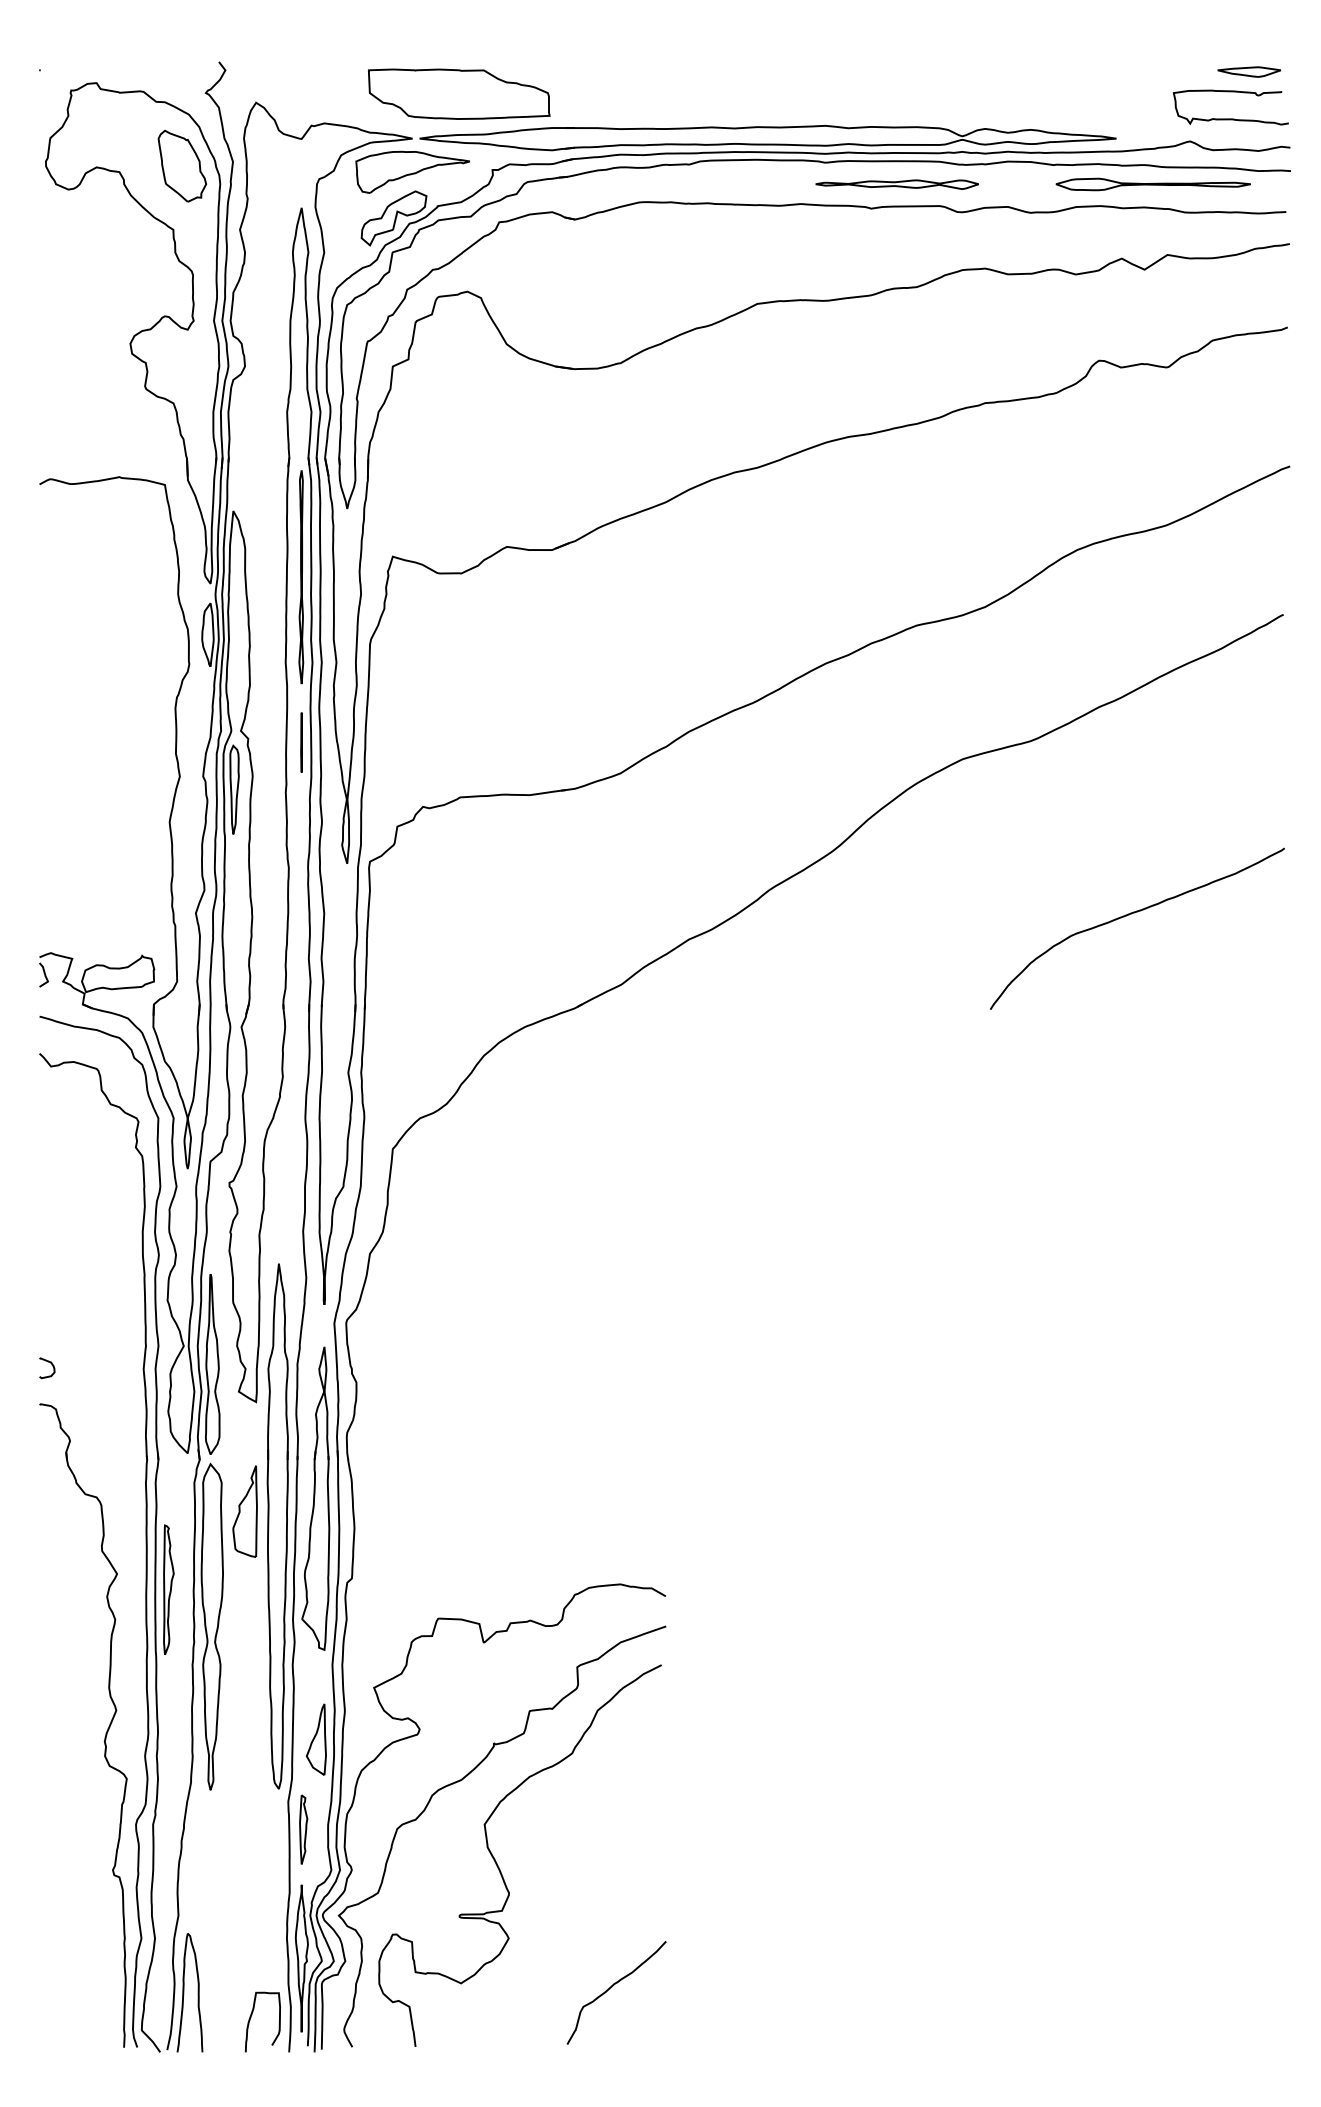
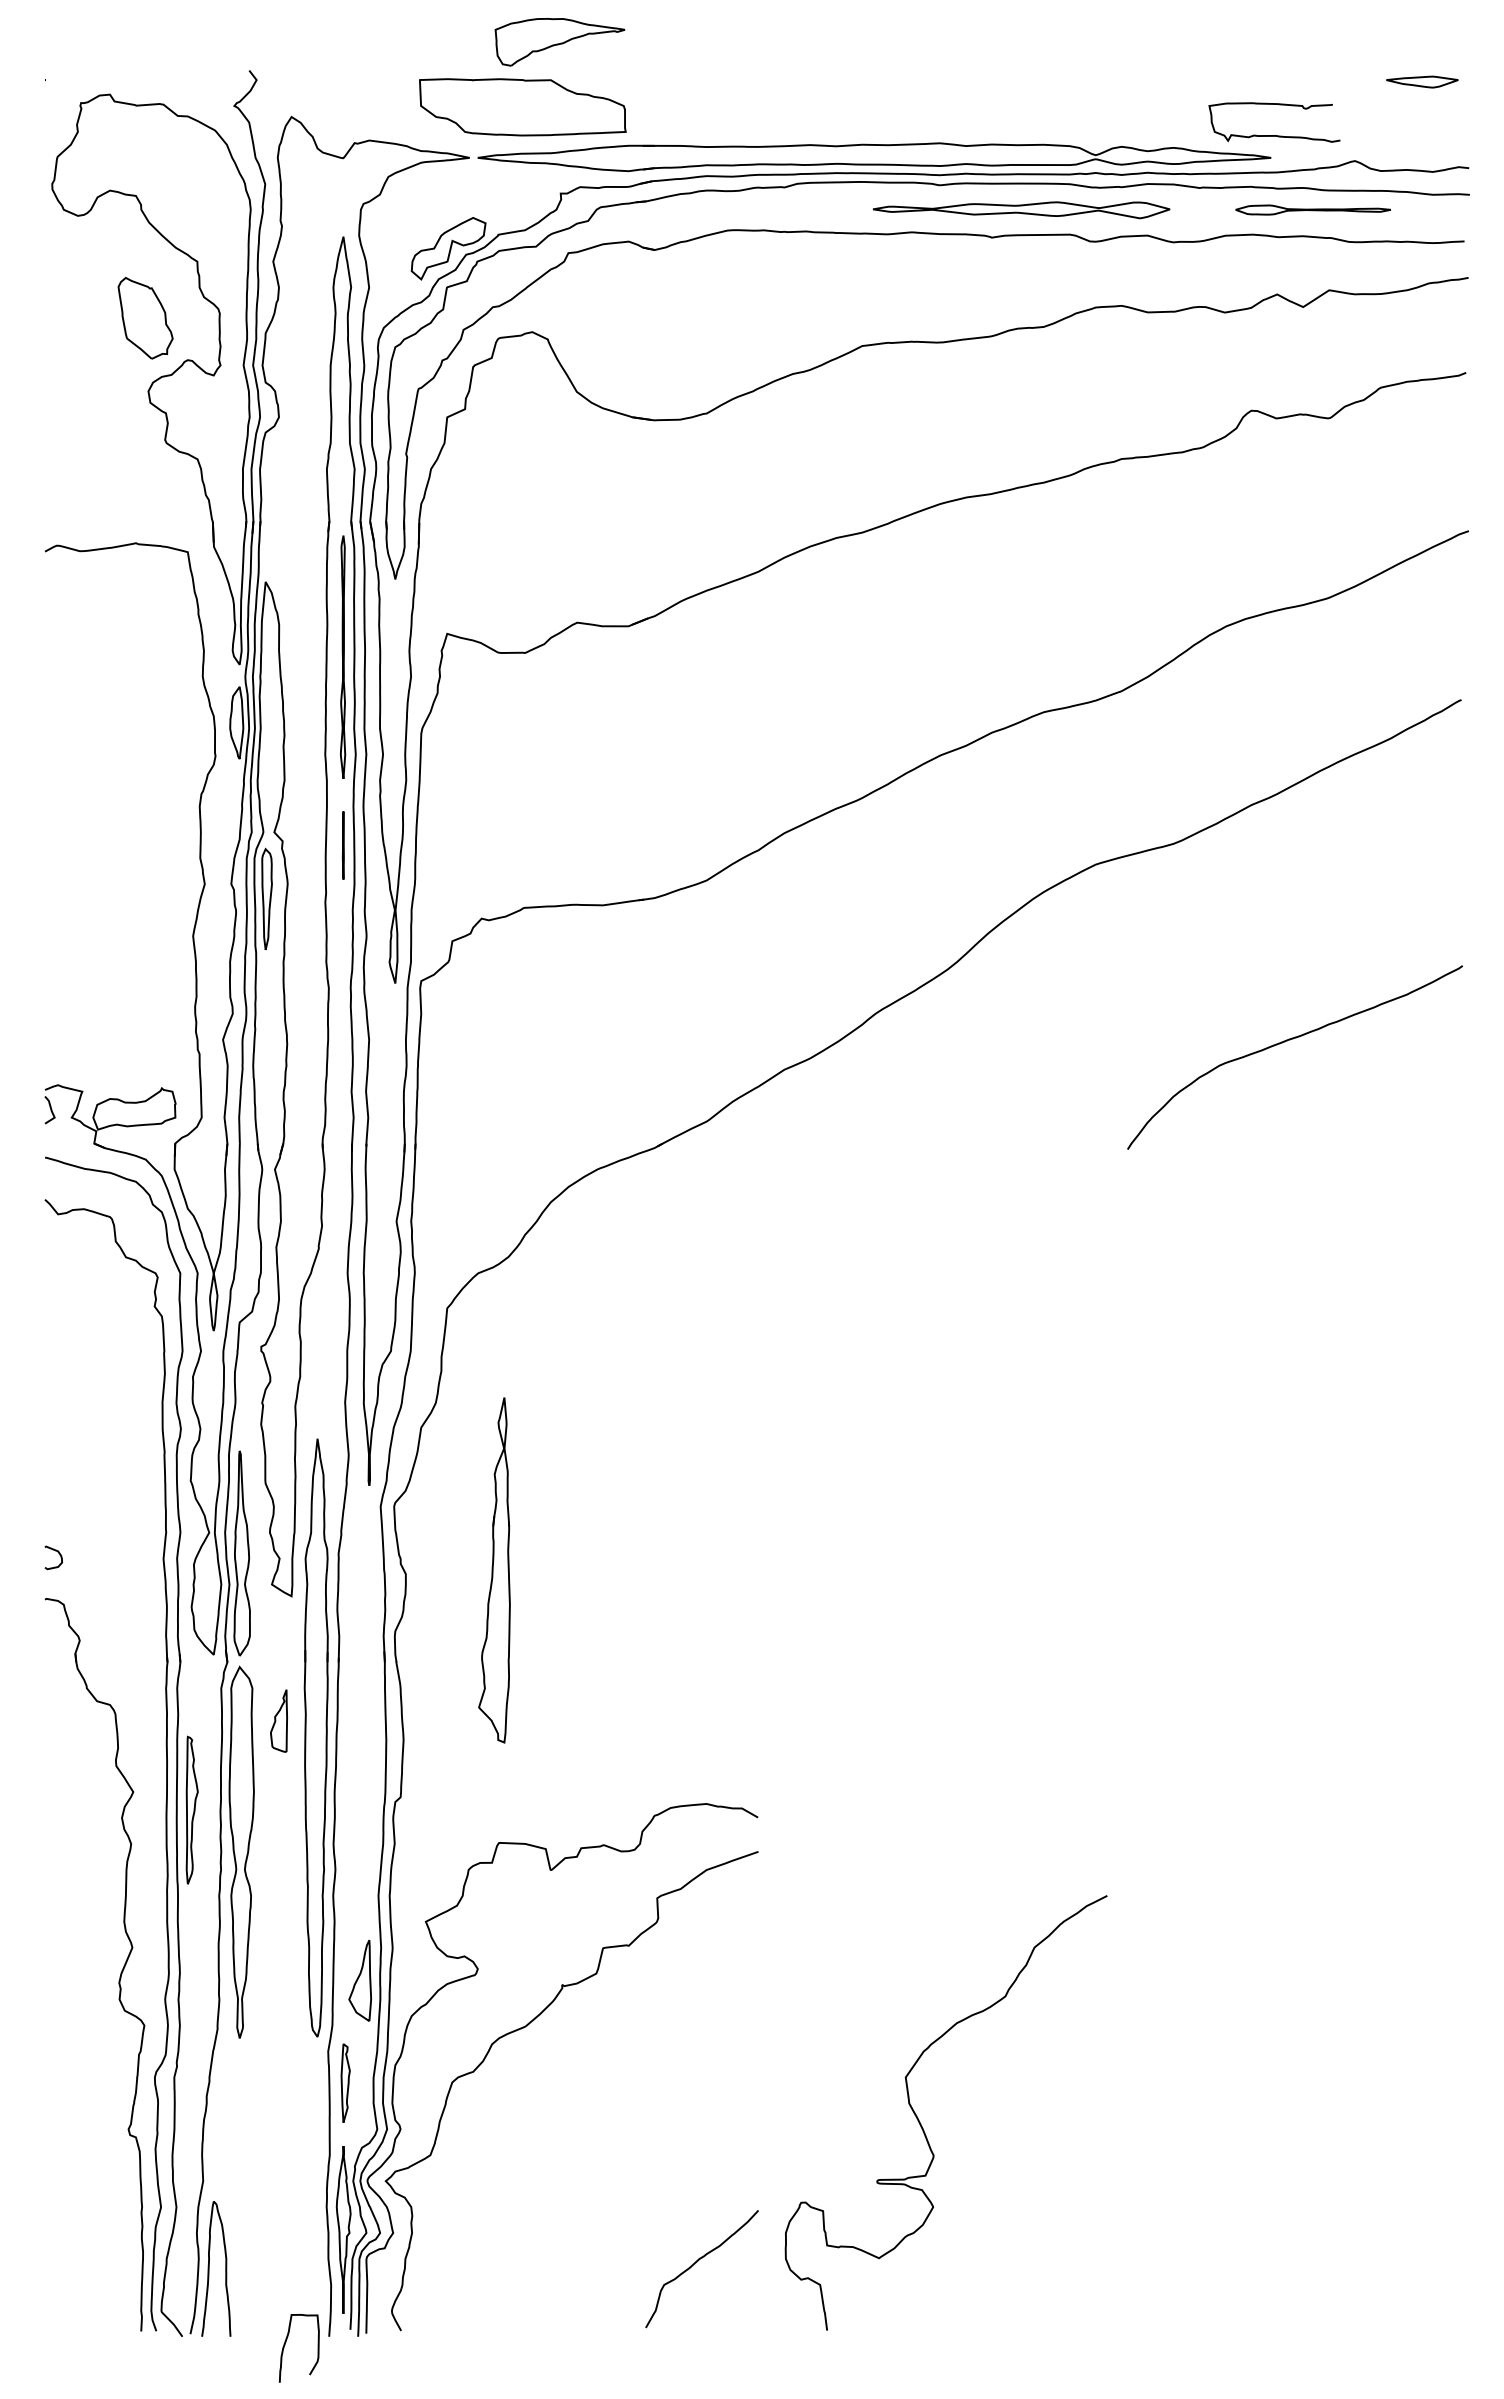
curve: (1230, 118) -> (1274, 135), moved
part: (182, 166) -> (145, 318), moved
part: (412, 172) -> (559, 42), moved
part: (1153, 183) -> (1313, 209), size x0.7
part: (897, 184) -> (1021, 210), size x1.6
part: (315, 1498) -> (494, 1570), moved
part: (244, 1511) -> (278, 1720), size x0.6
curve: (498, 1865) -> (921, 2124), moved
curve: (251, 2016) -> (286, 2342), moved

